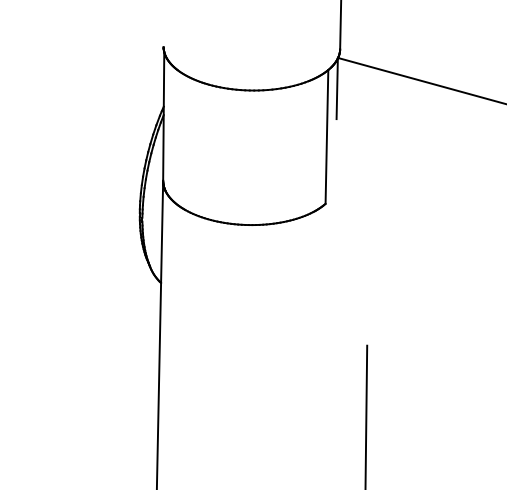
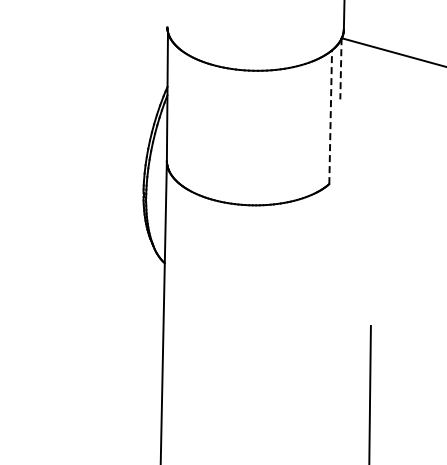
line: (337, 88) -> (341, 68), solid -> dashed
line: (326, 136) -> (330, 116), solid -> dashed

